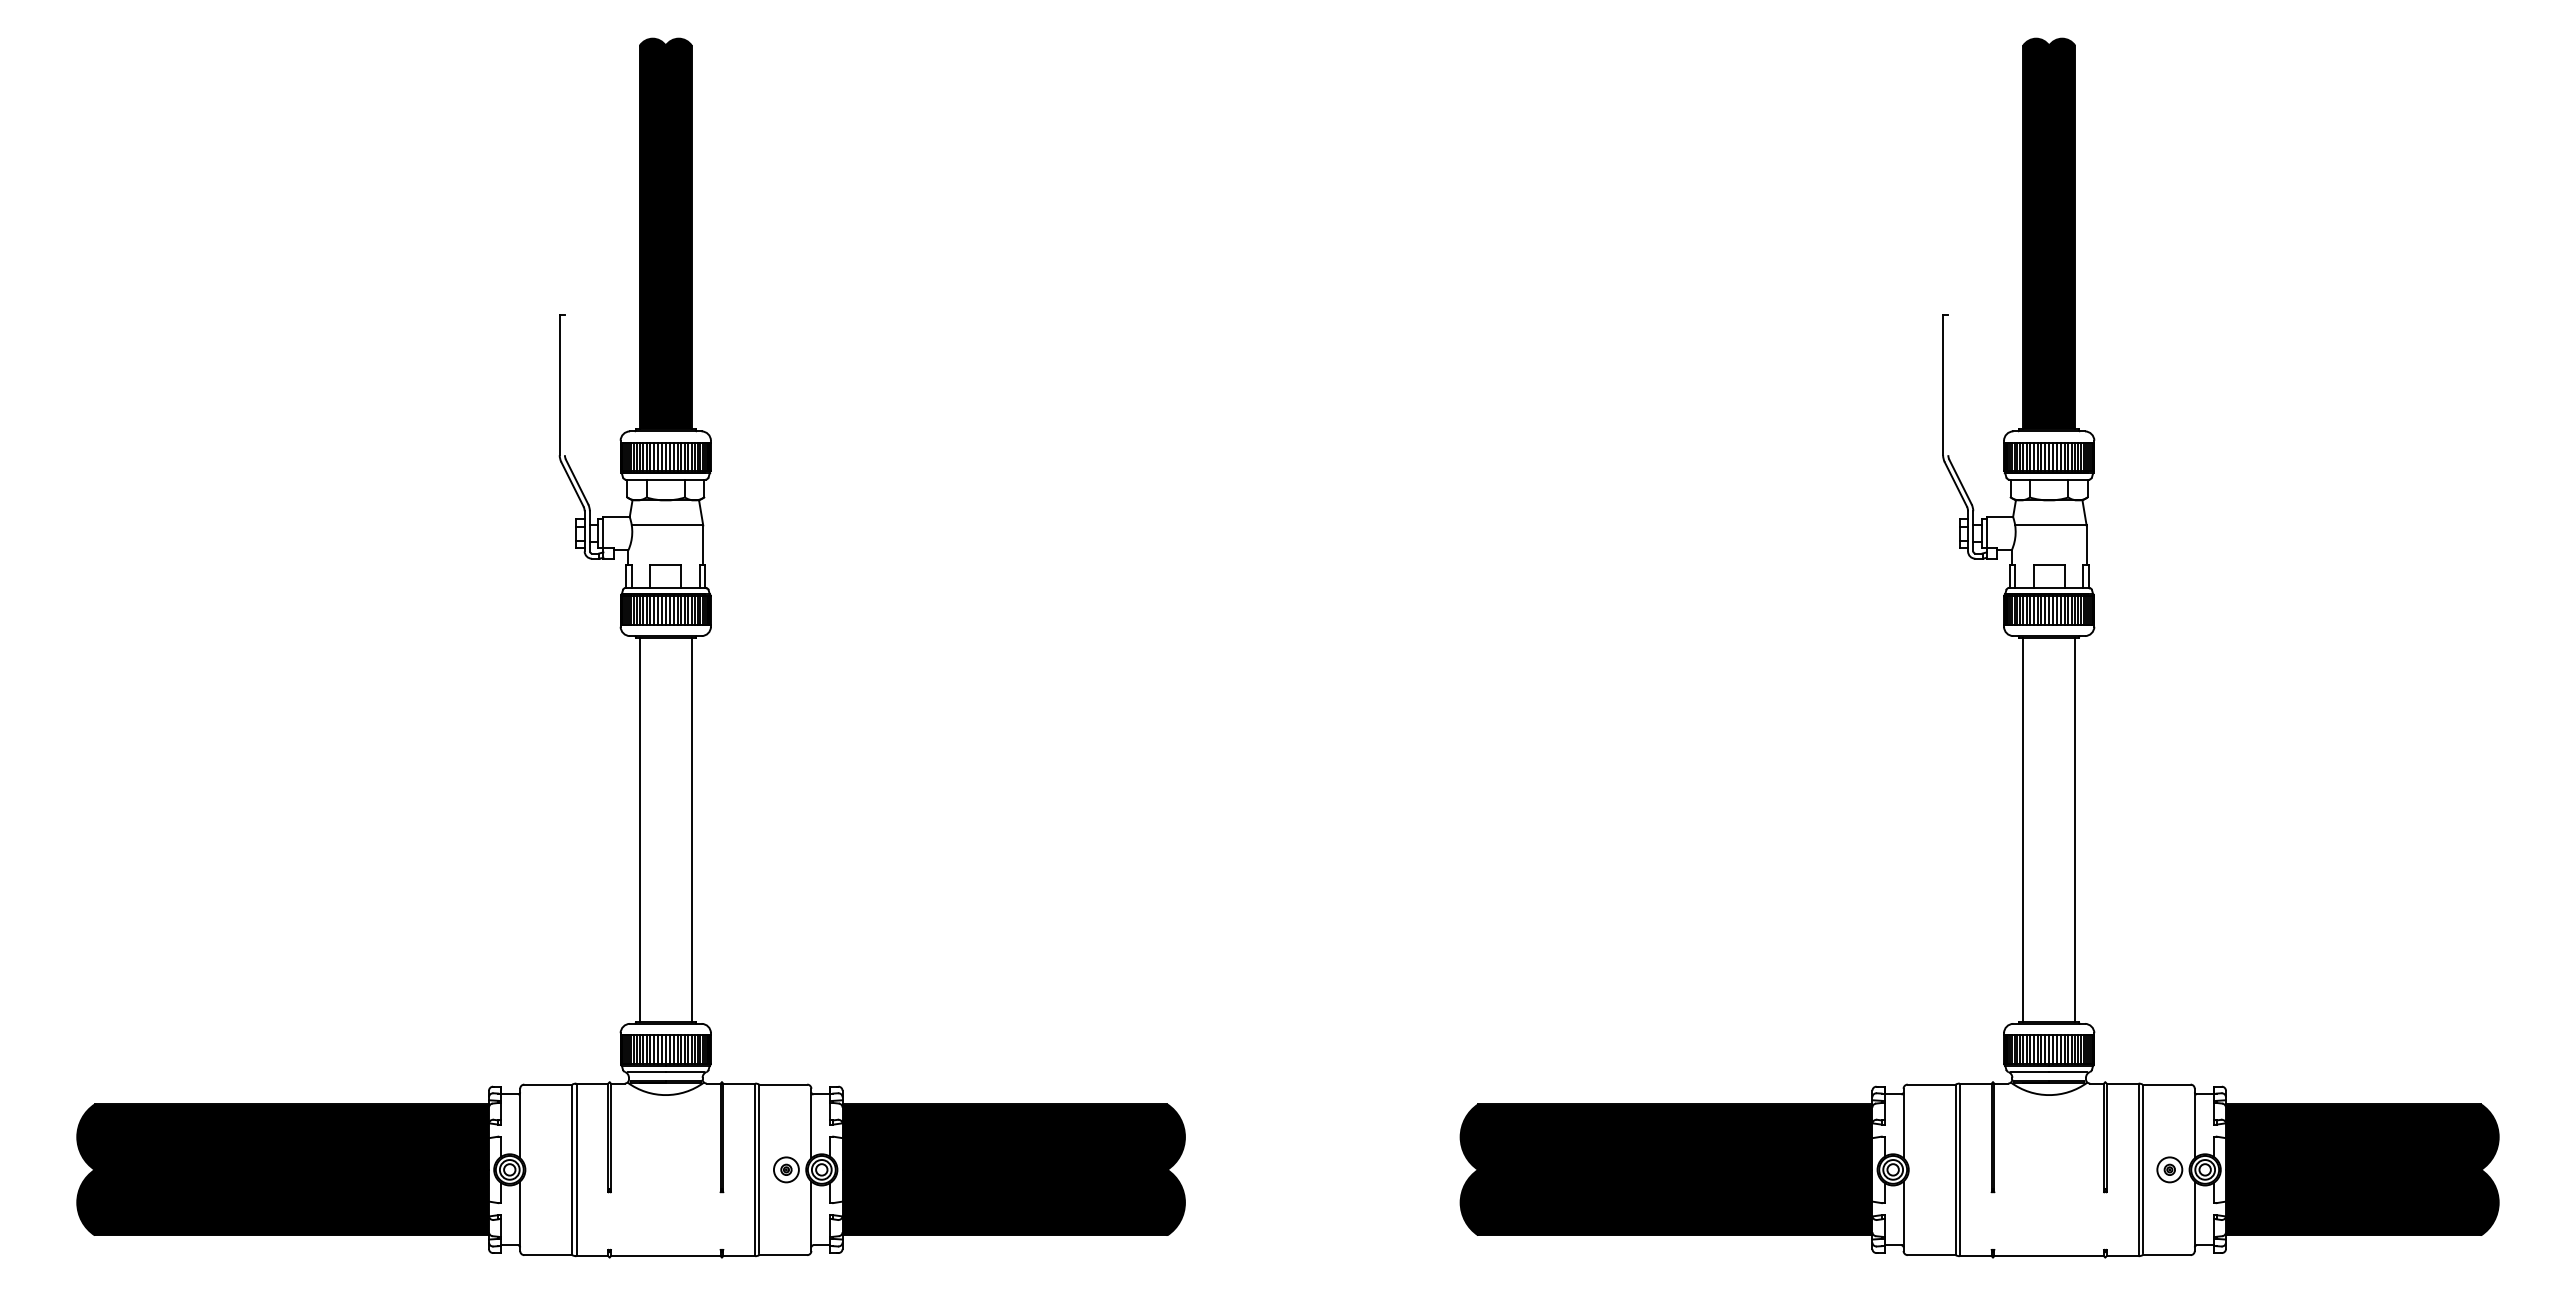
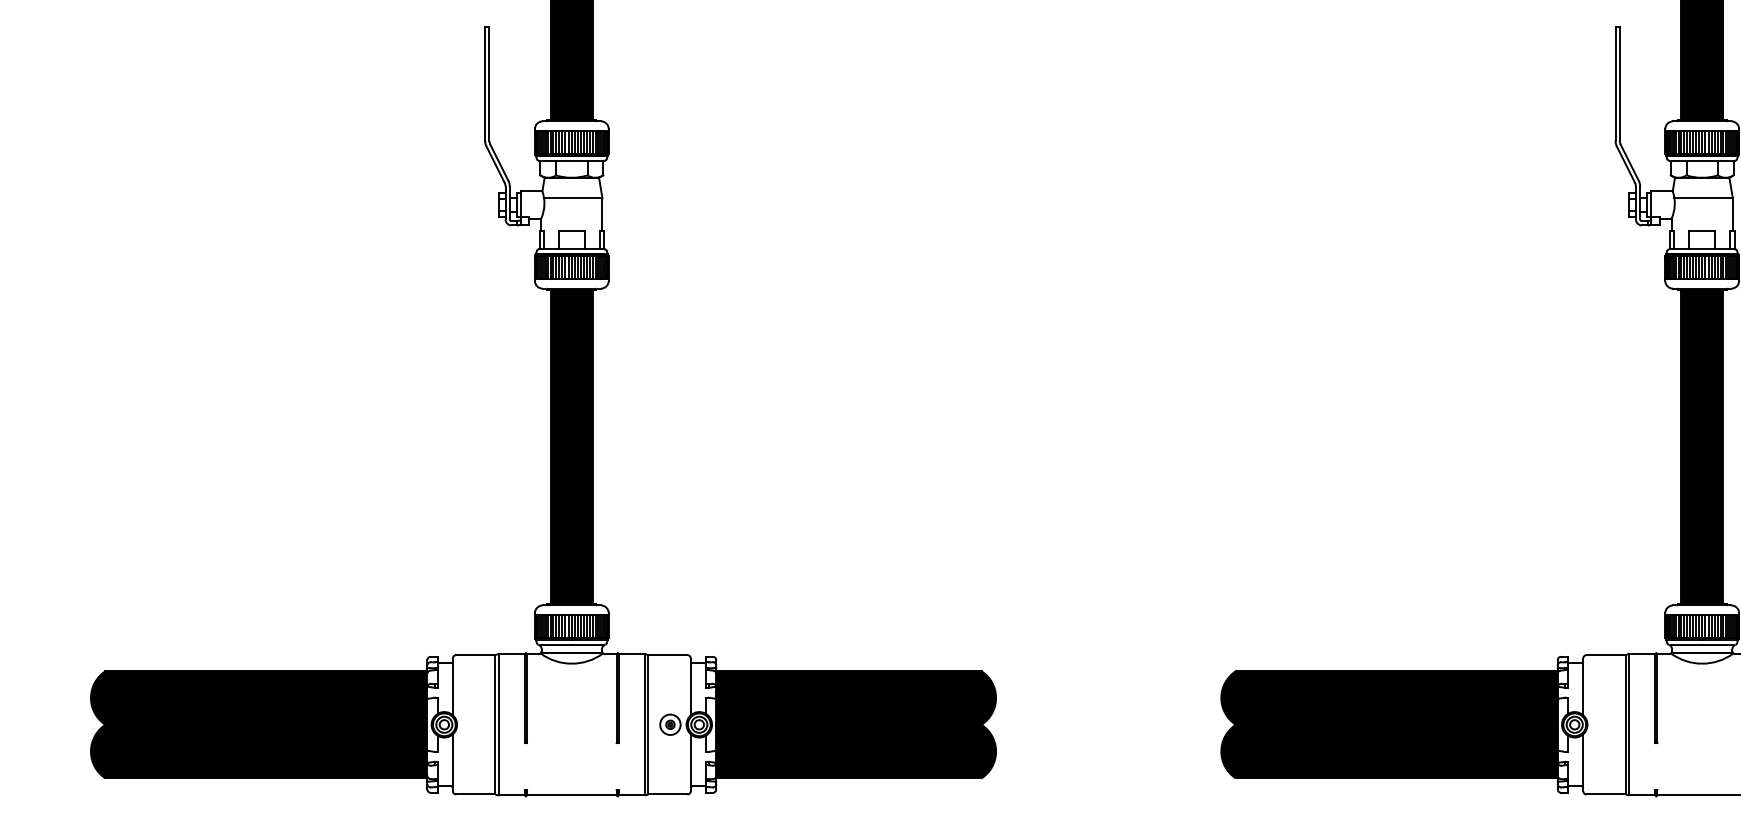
line: (564, 385) -> (489, 83), added
line: (1948, 385) -> (1619, 83), added
fill: (665, 829) -> (571, 446), added
fill: (2049, 829) -> (1702, 446), added

